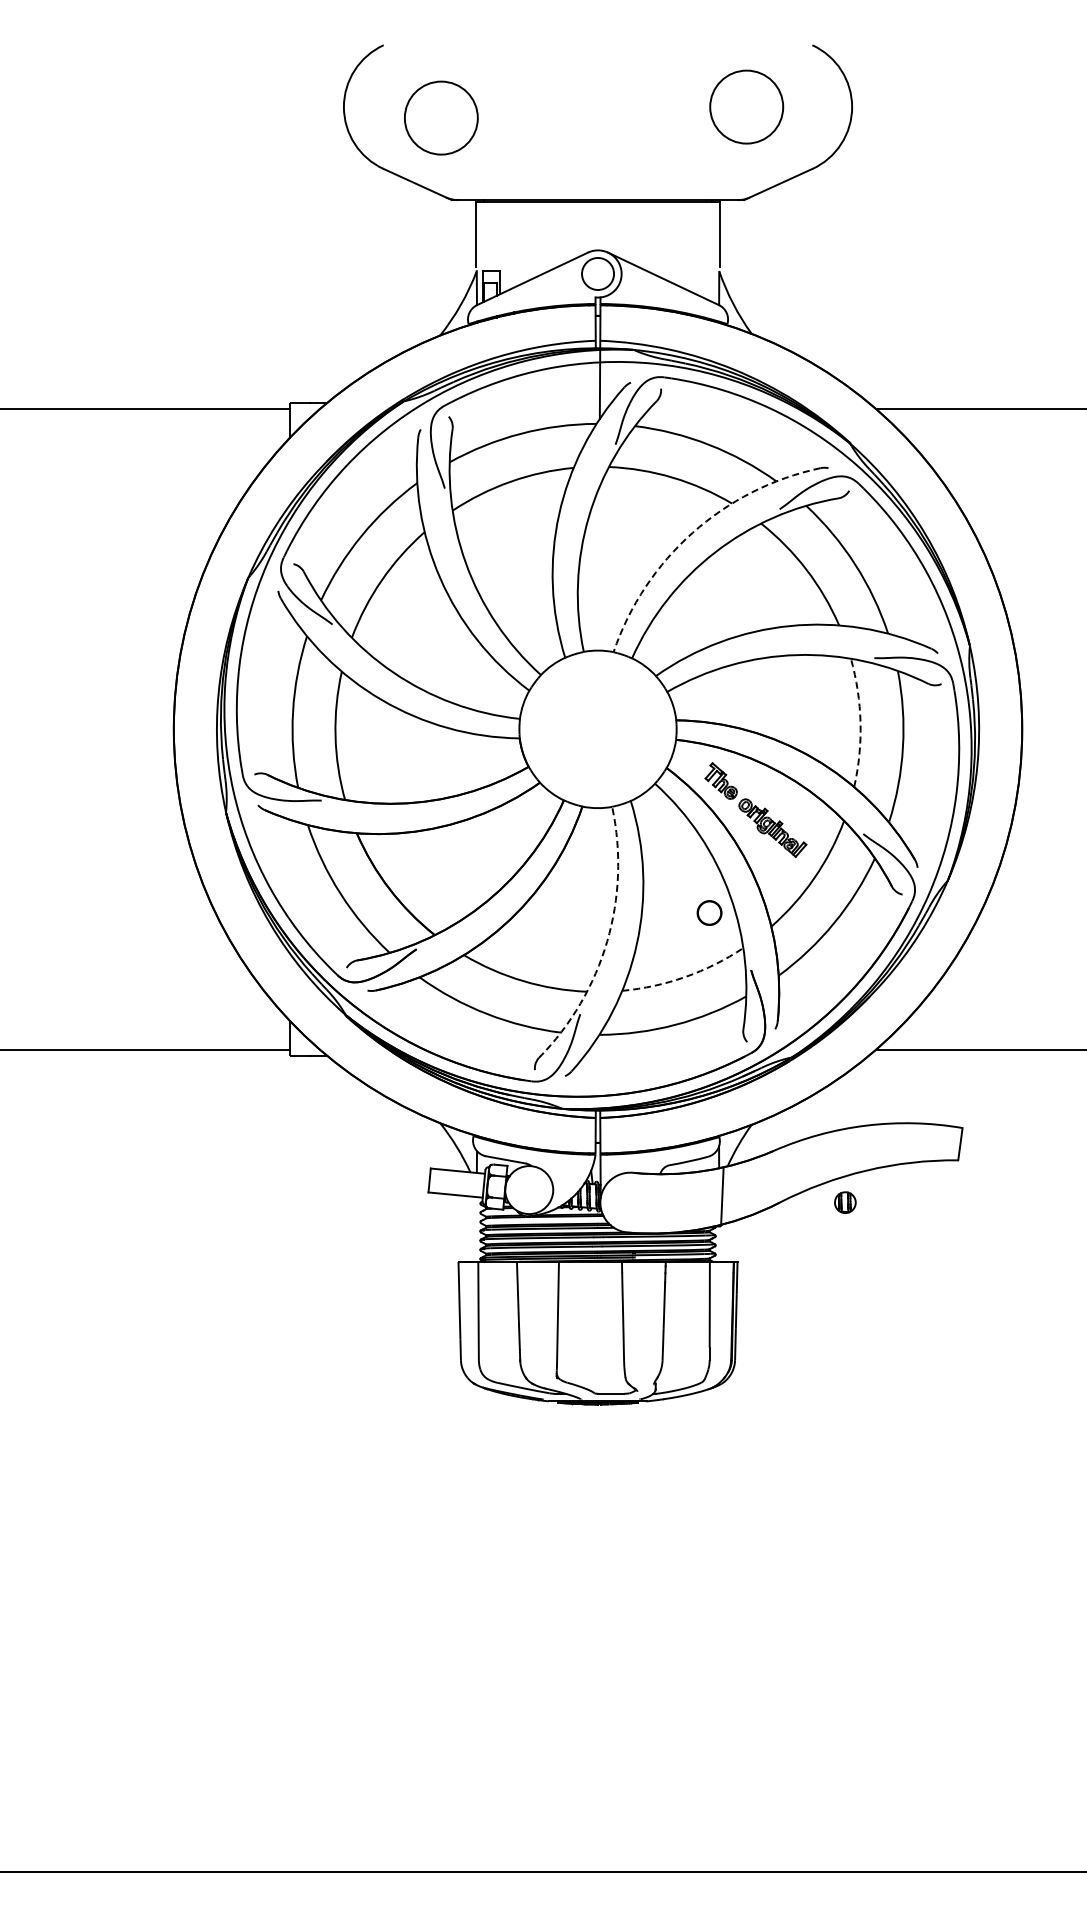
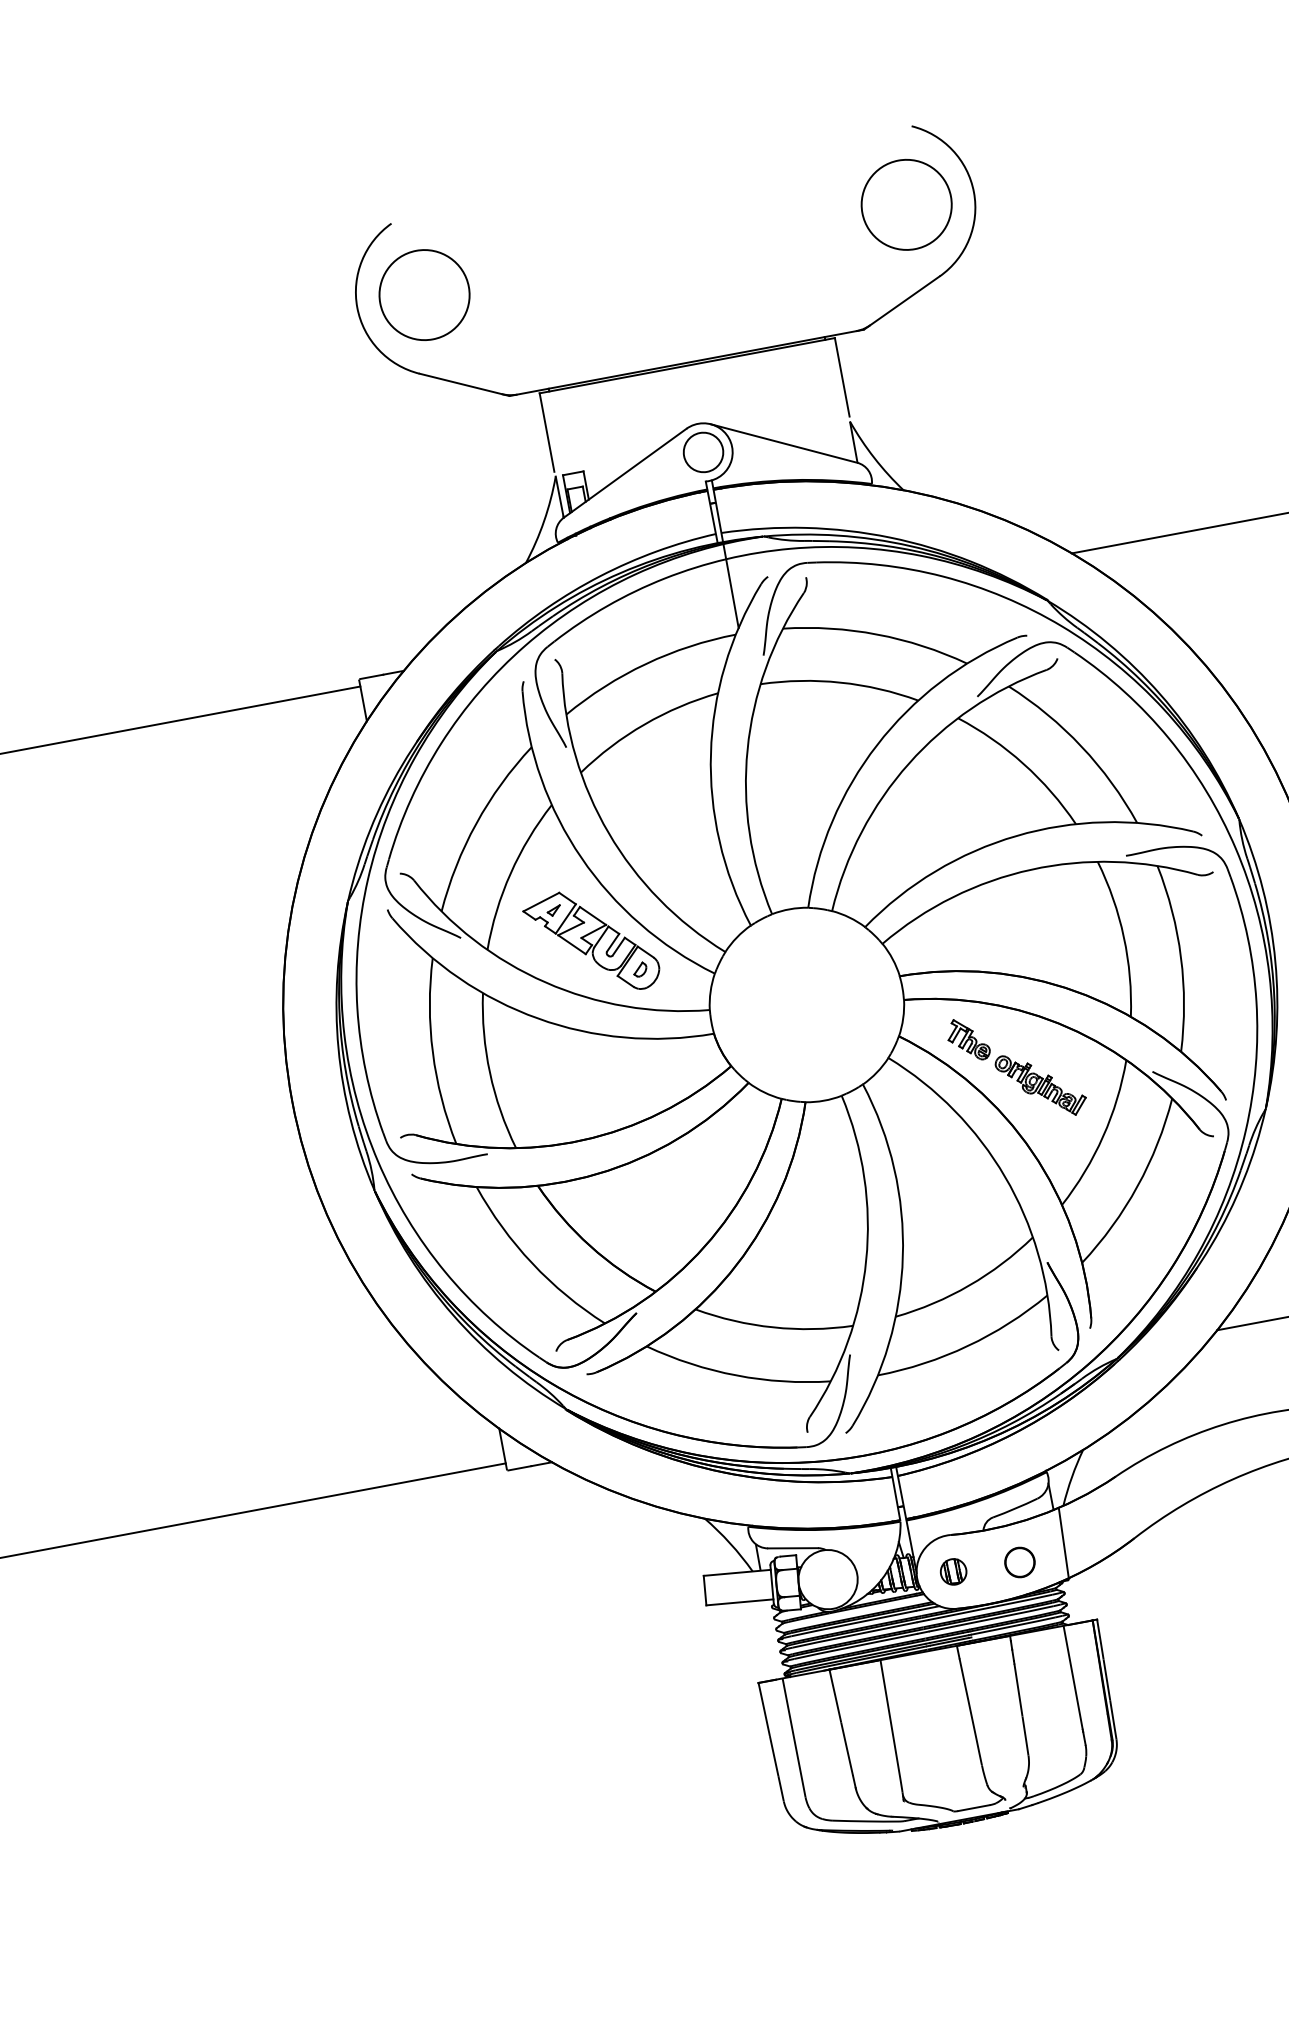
circle: (746, 106) -> (906, 204), moved
circle: (441, 117) -> (424, 294), moved
arc: (692, 532) -> (876, 744), dashed -> solid
part: (435, 647) -> (591, 942), added
arc: (860, 722) -> (1123, 937), dashed -> solid
circle: (709, 912) -> (1019, 1561), moved
arc: (607, 941) -> (866, 1260), dashed -> solid
arc: (685, 976) -> (969, 1284), dashed -> solid
part: (845, 1202) -> (953, 1571), moved

